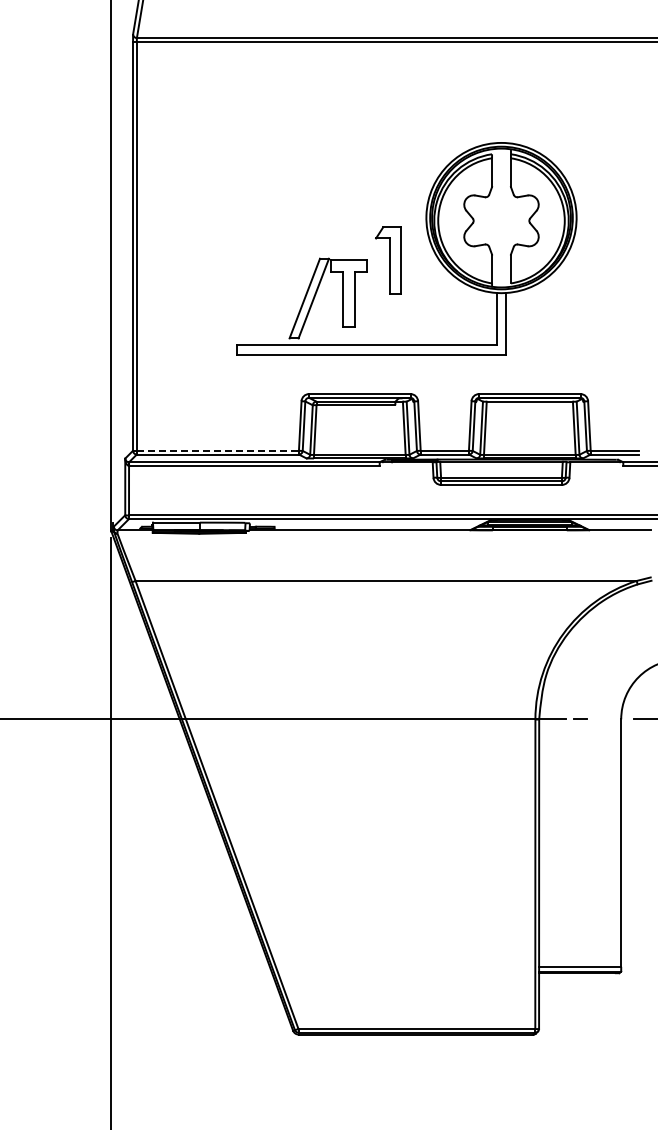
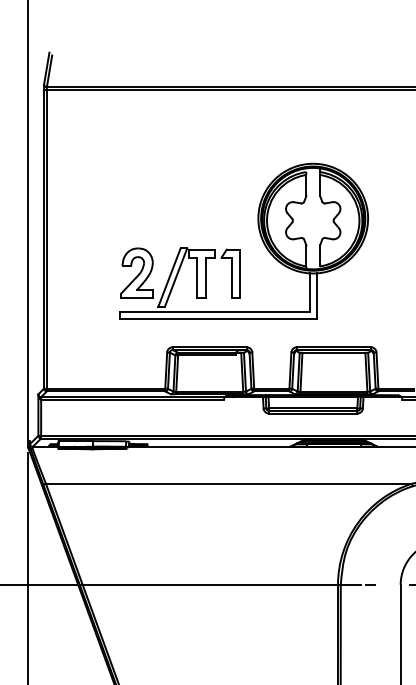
part: (388, 260) -> (230, 273), moved
part: (260, 292) -> (137, 273), added
line: (218, 450) -> (106, 388), dashed -> solid

